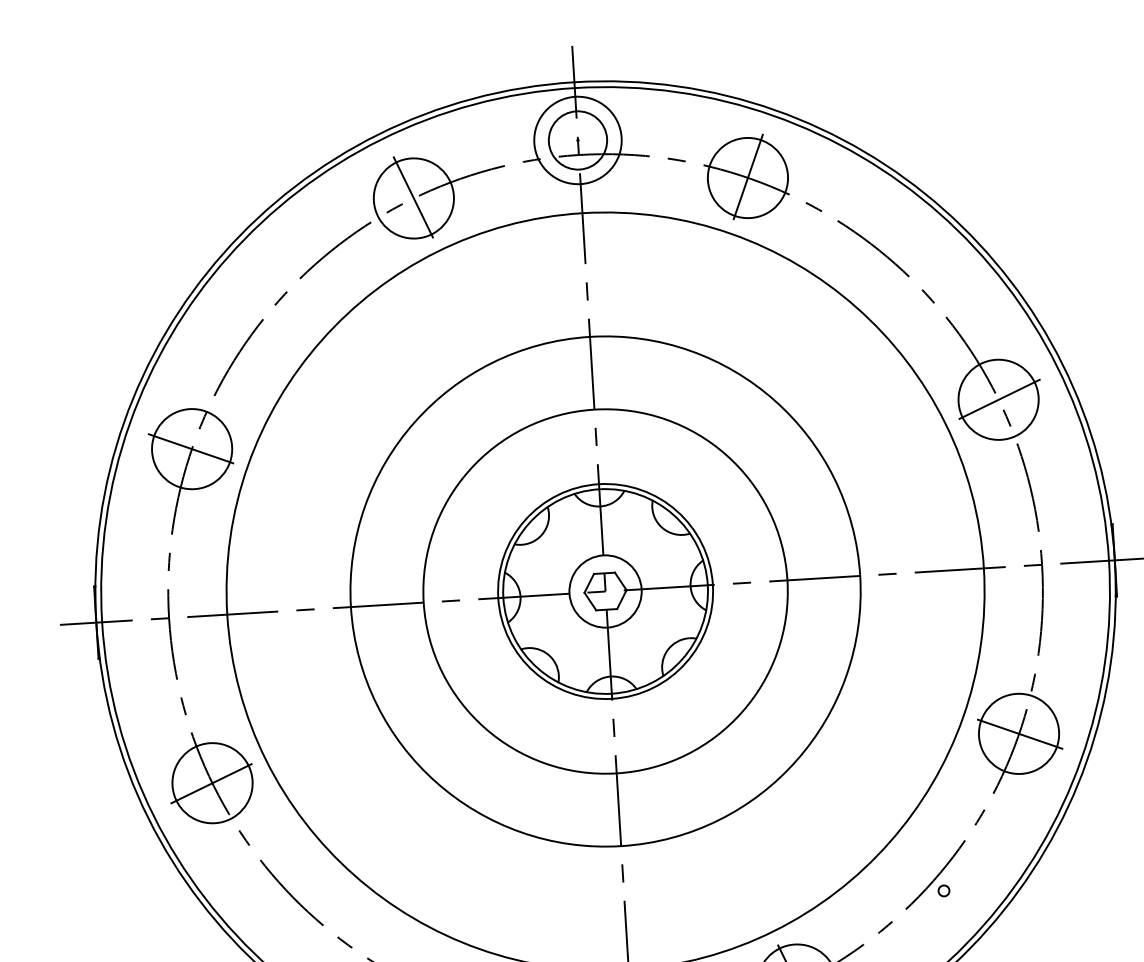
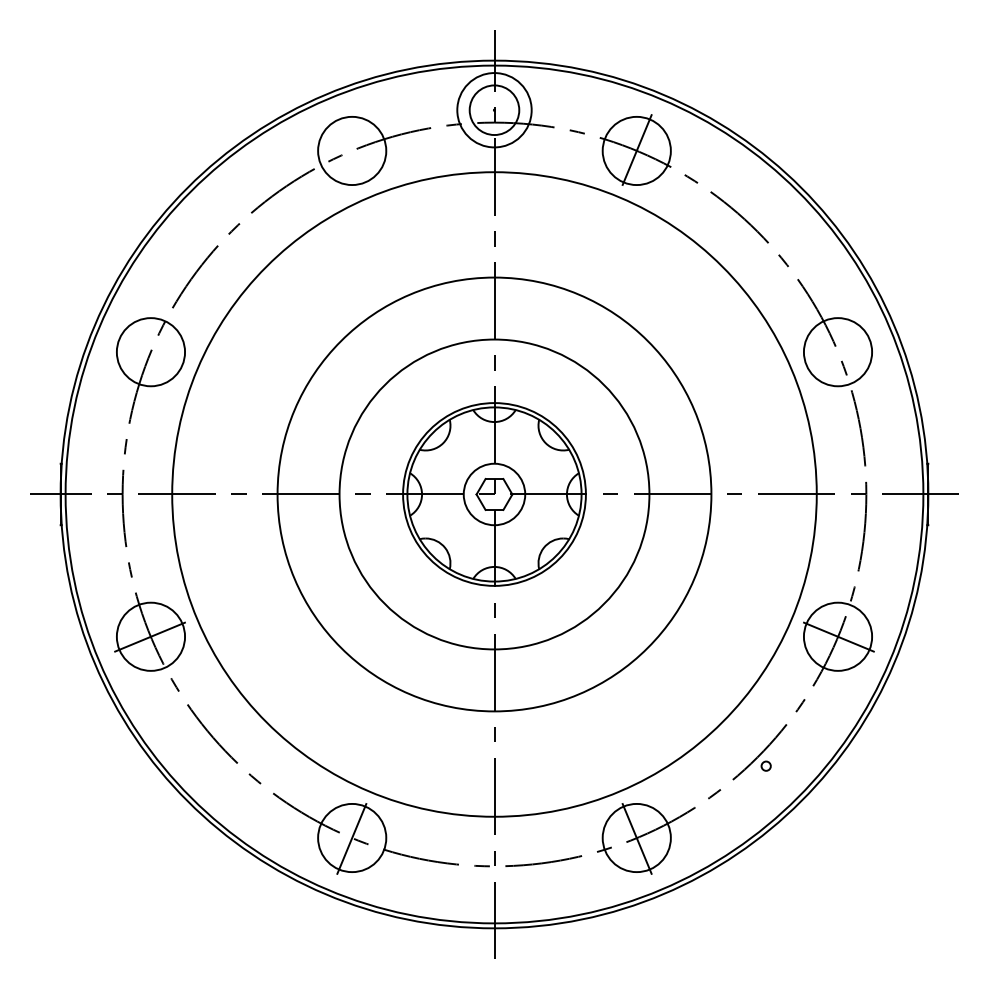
line: (414, 197) -> (352, 150), removed
line: (998, 400) -> (837, 352), removed
line: (191, 449) -> (150, 352), removed

